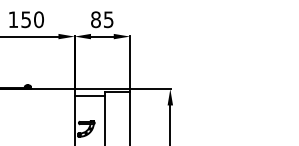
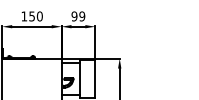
text: (102, 19) -> (78, 16), 85 -> 99

